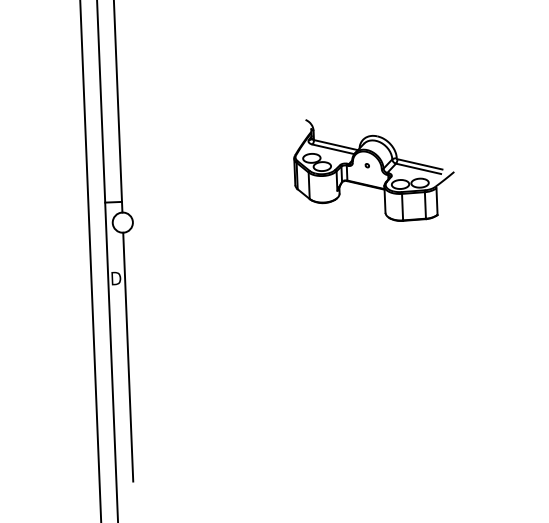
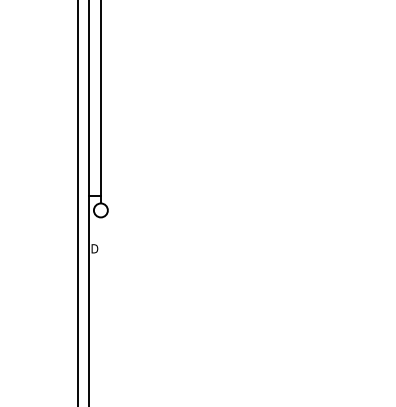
part: (373, 169) -> (275, 180), removed
line: (127, 357) -> (100, 303), removed

